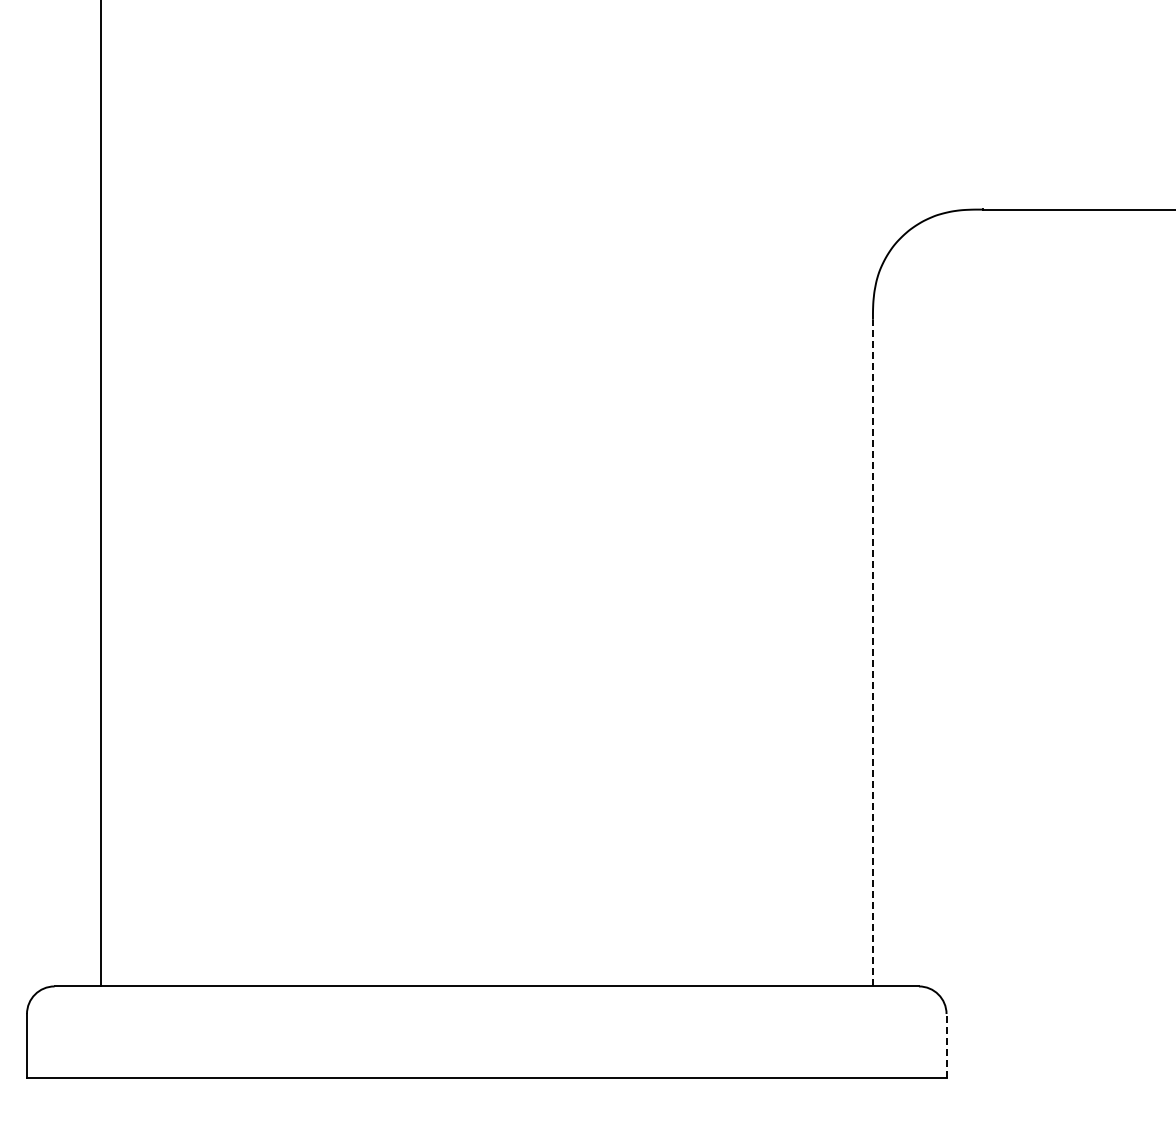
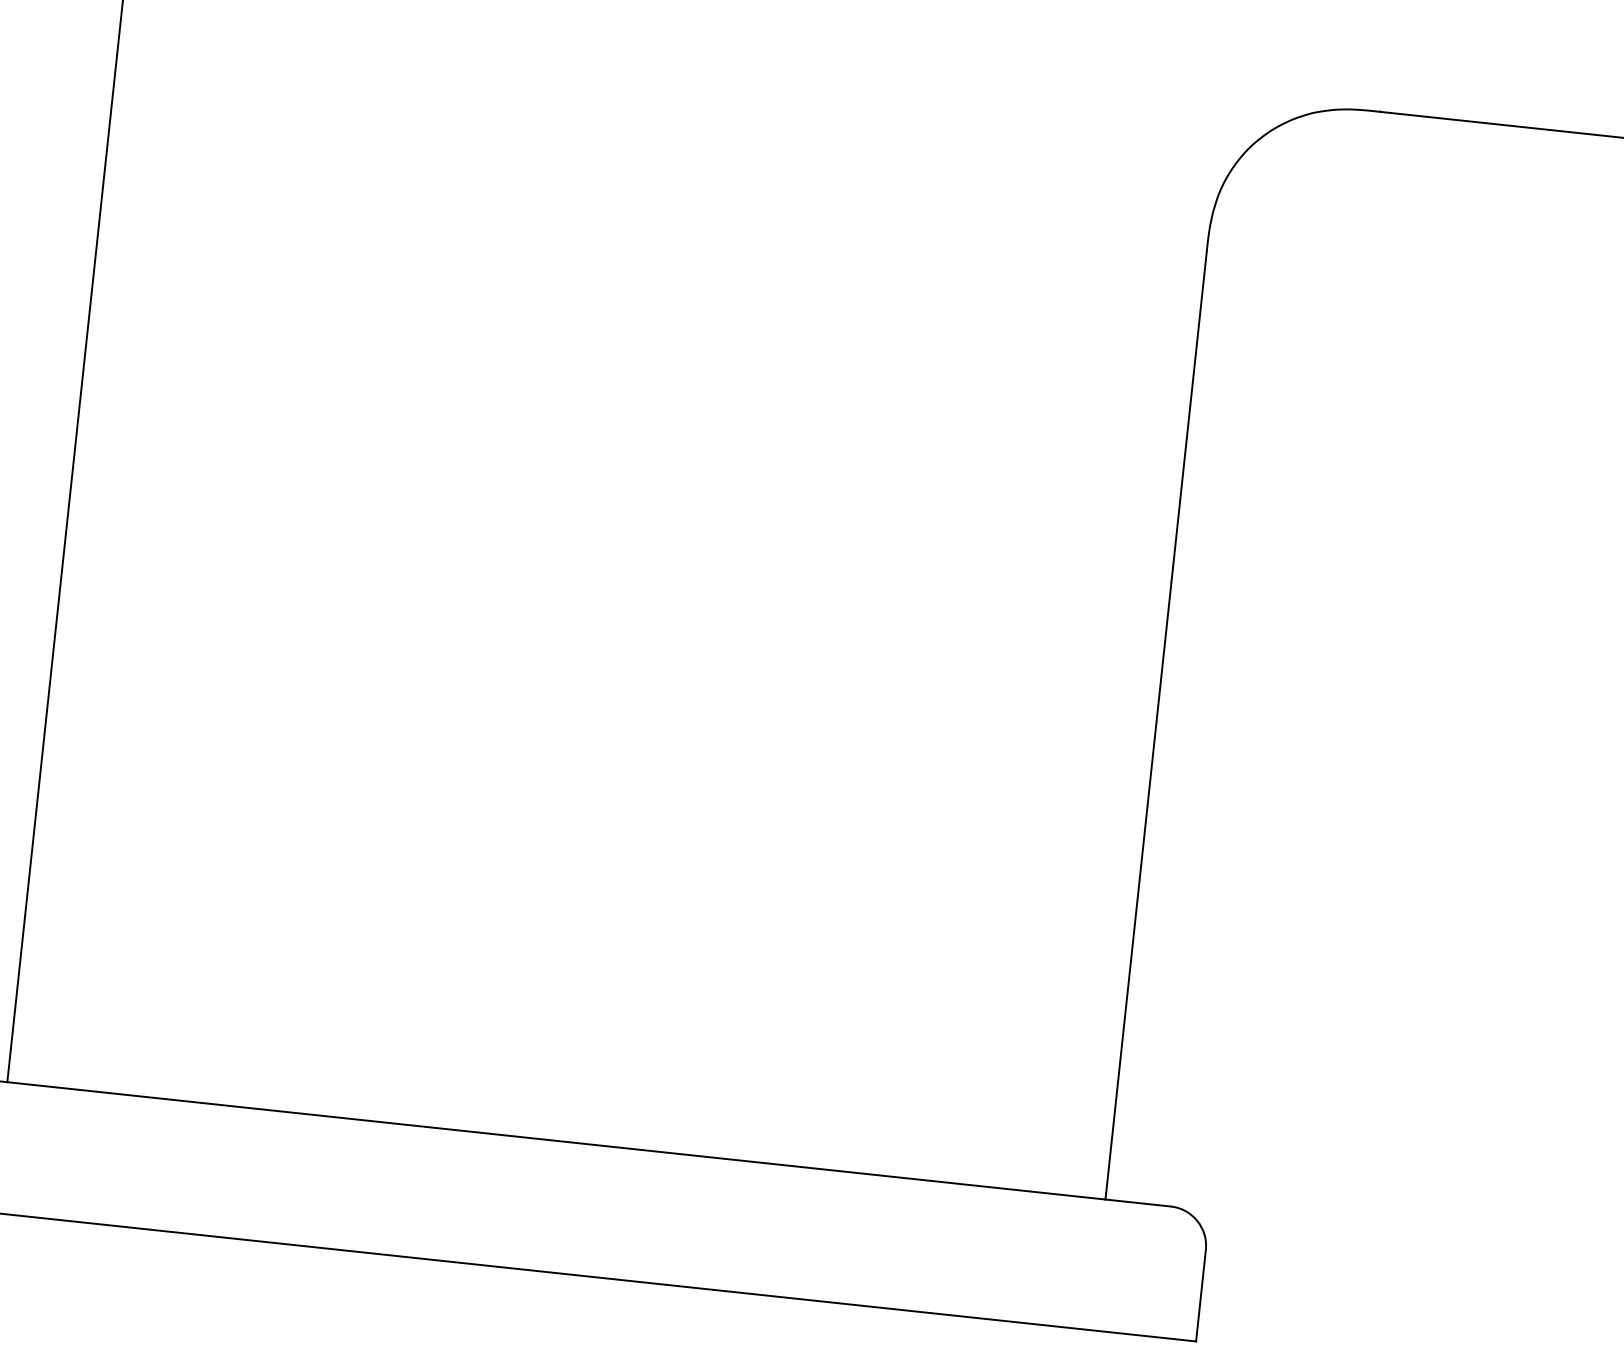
line: (872, 652) -> (1155, 724), dashed -> solid
line: (946, 1045) -> (1201, 1294), dashed -> solid

